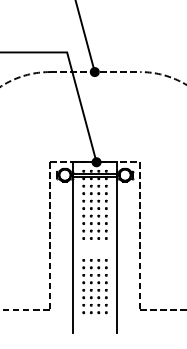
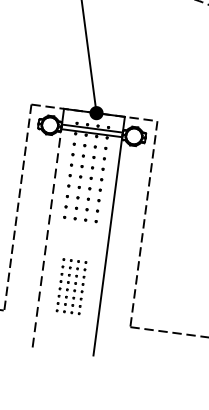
line: (73, 254) -> (47, 237), solid -> dashed
part: (94, 286) -> (70, 286), size x0.7

